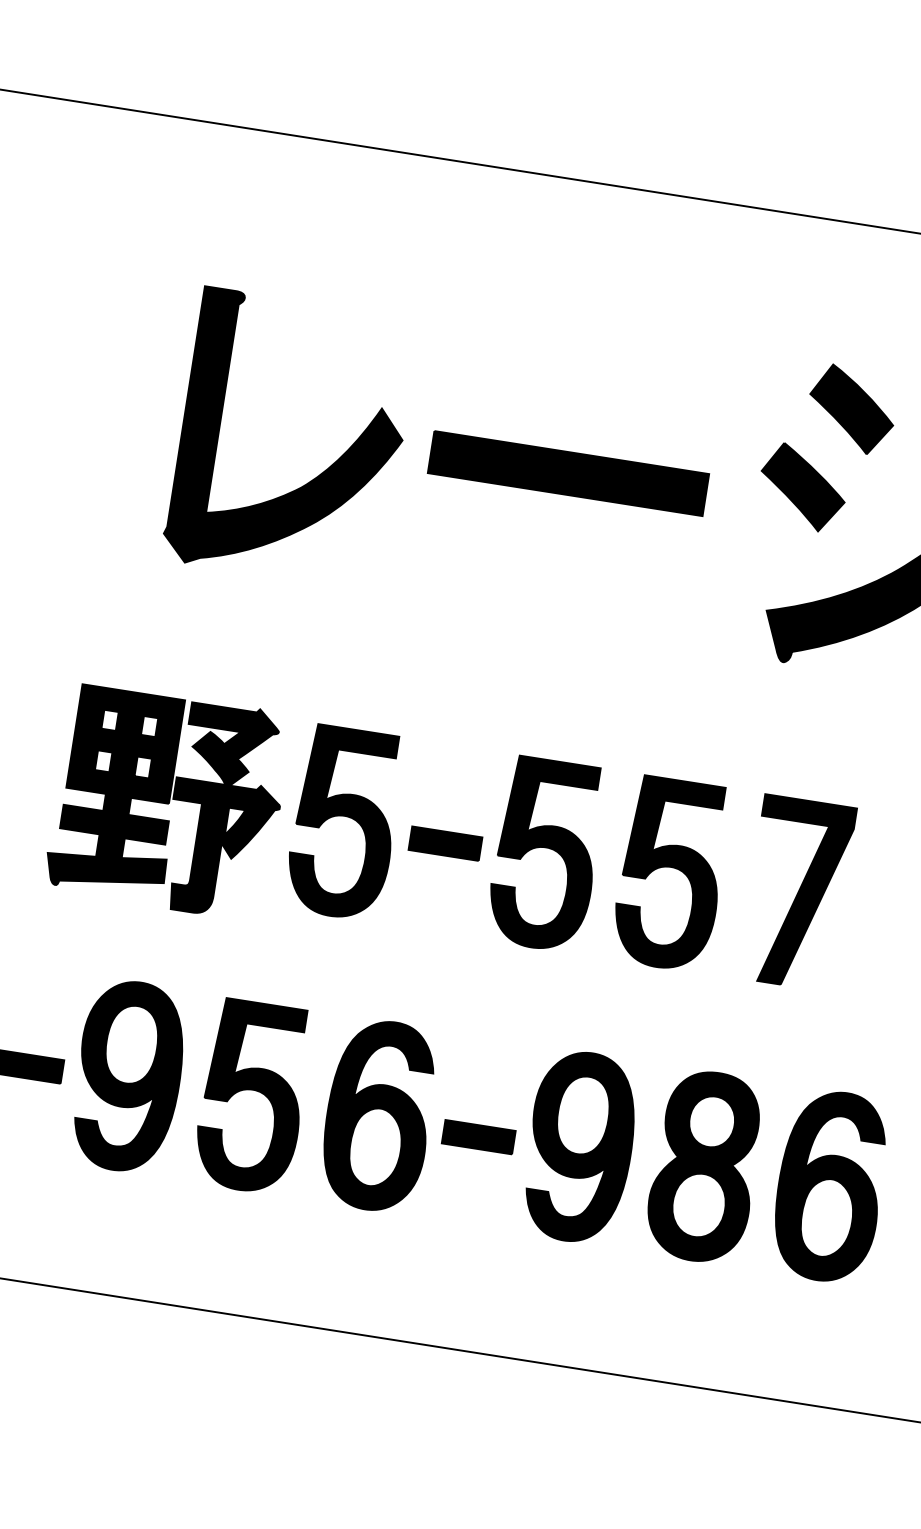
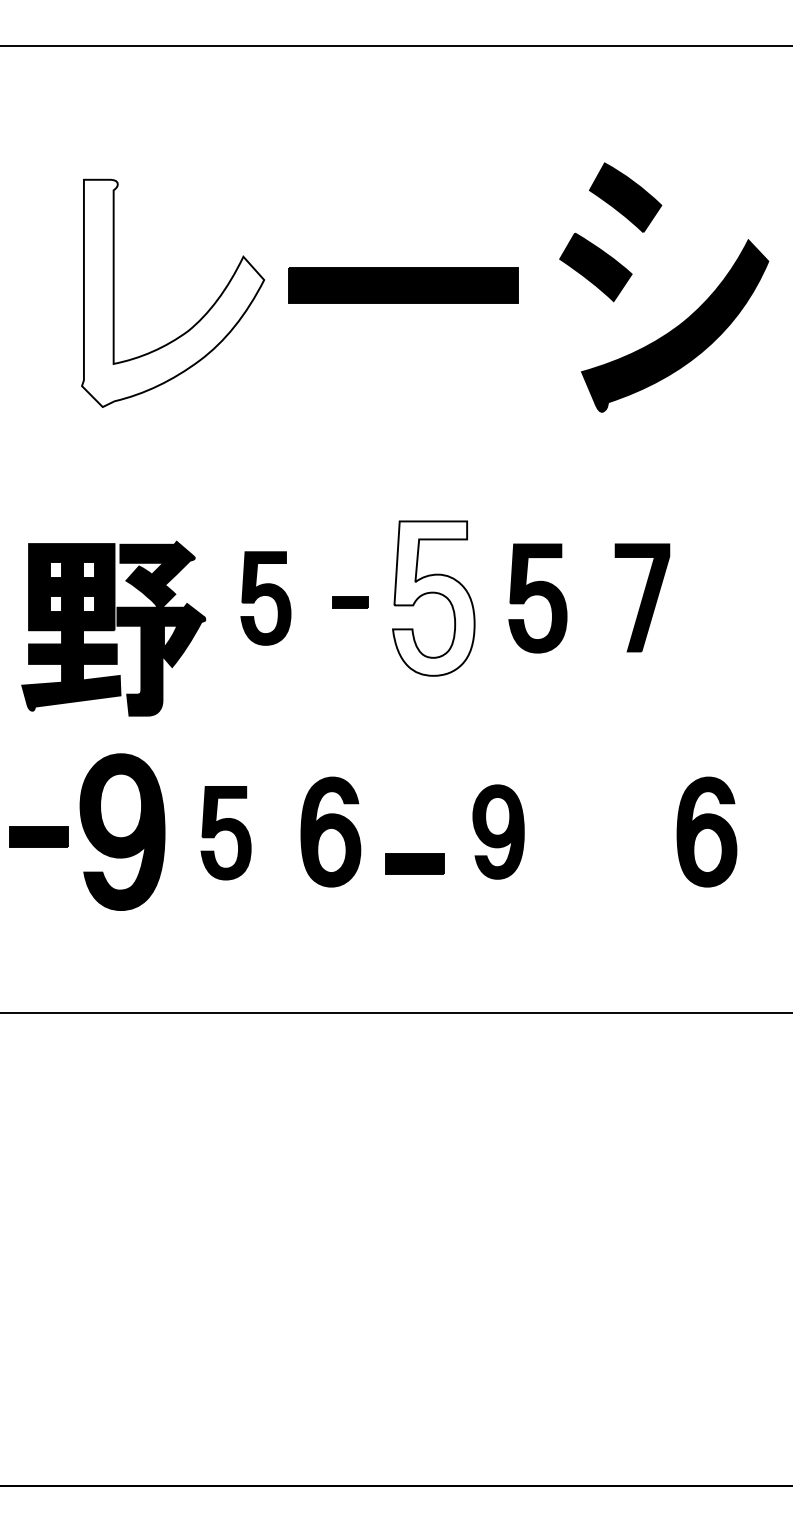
fill: (291, 439) -> (173, 293), removed
part: (168, 801) -> (113, 628), moved
part: (344, 822) -> (265, 598), size x0.6
part: (445, 843) -> (350, 602), size x0.6
fill: (545, 854) -> (433, 598), removed
part: (670, 874) -> (537, 598), size x0.7
part: (796, 892) -> (642, 597), size x0.7
part: (252, 1097) -> (225, 833), size x0.6
part: (378, 1114) -> (330, 831), size x0.7
part: (478, 1136) -> (414, 863), moved
part: (580, 1146) -> (498, 831), size x0.6
part: (704, 1165) -> (602, 831), removed
part: (829, 1185) -> (706, 831), size x0.7

